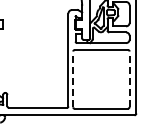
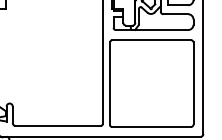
line: (73, 79) -> (110, 83), dashed -> solid
line: (129, 79) -> (193, 83), dashed -> solid

